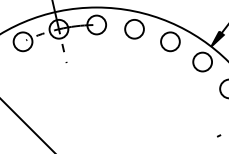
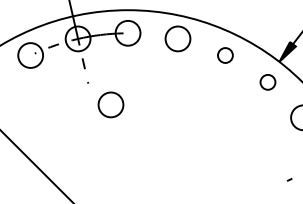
circle: (170, 41) -> (225, 55), size x0.6
circle: (202, 62) -> (267, 82), size x0.6
circle: (83, 78) -> (110, 104), added

